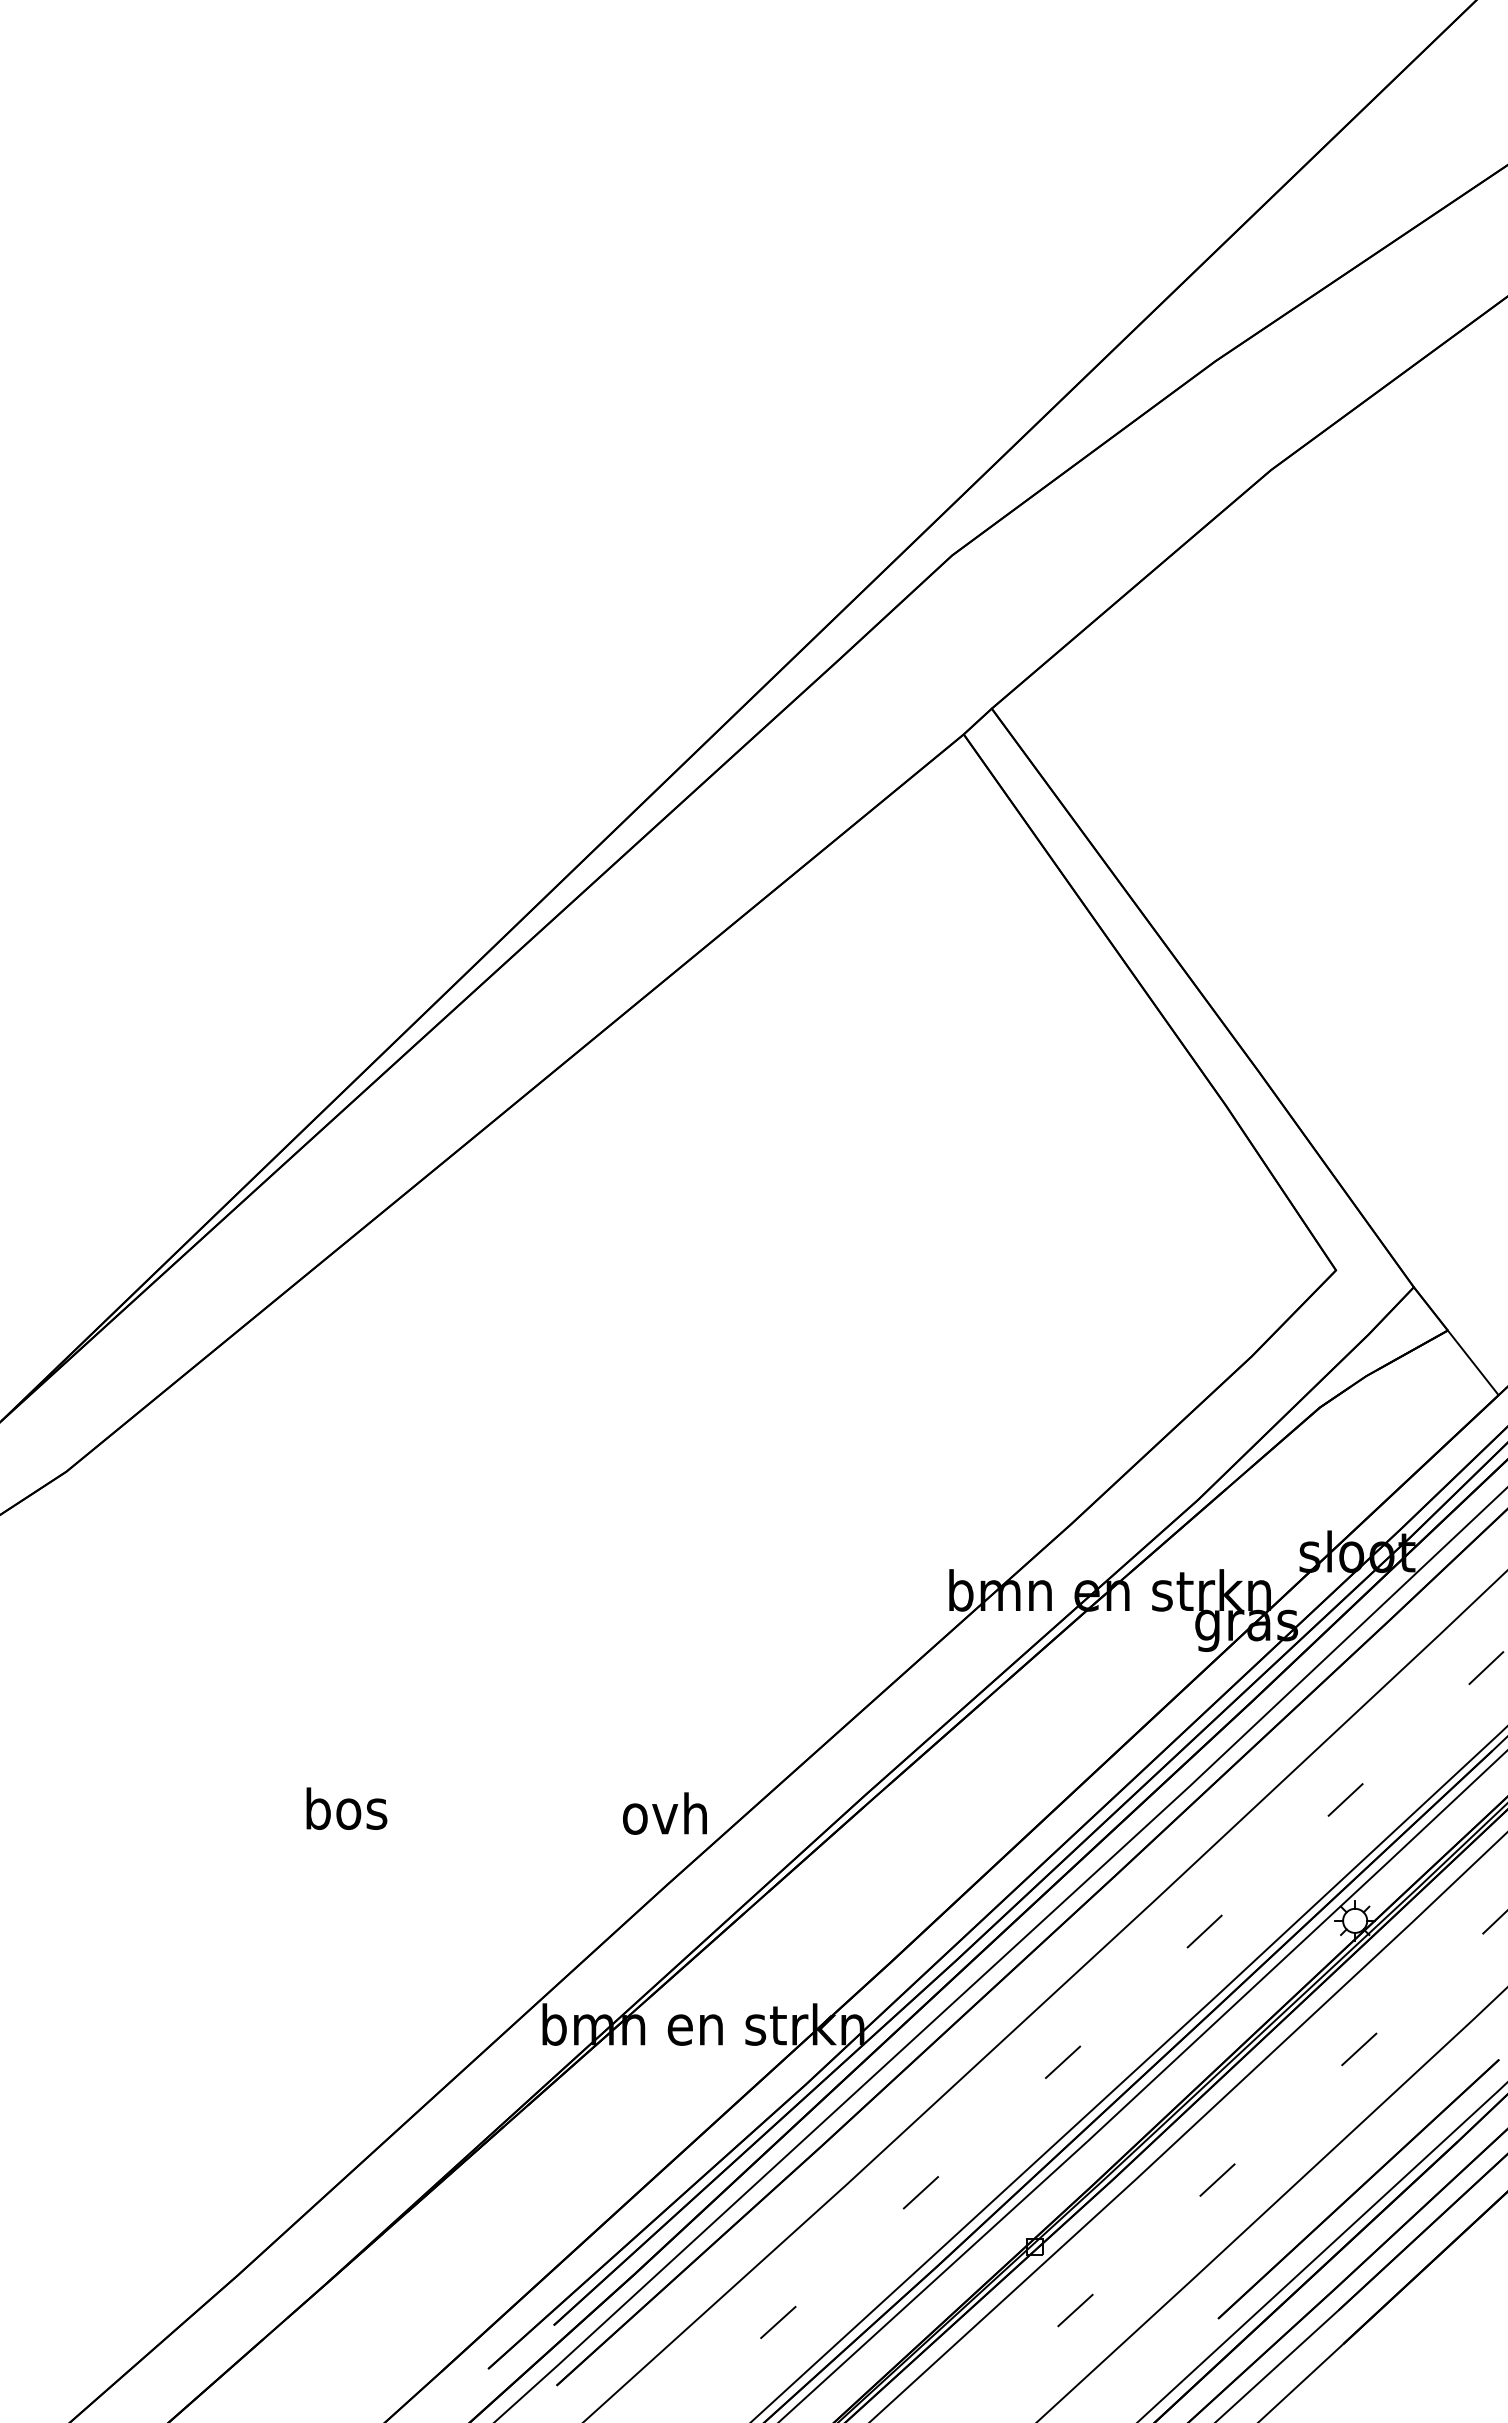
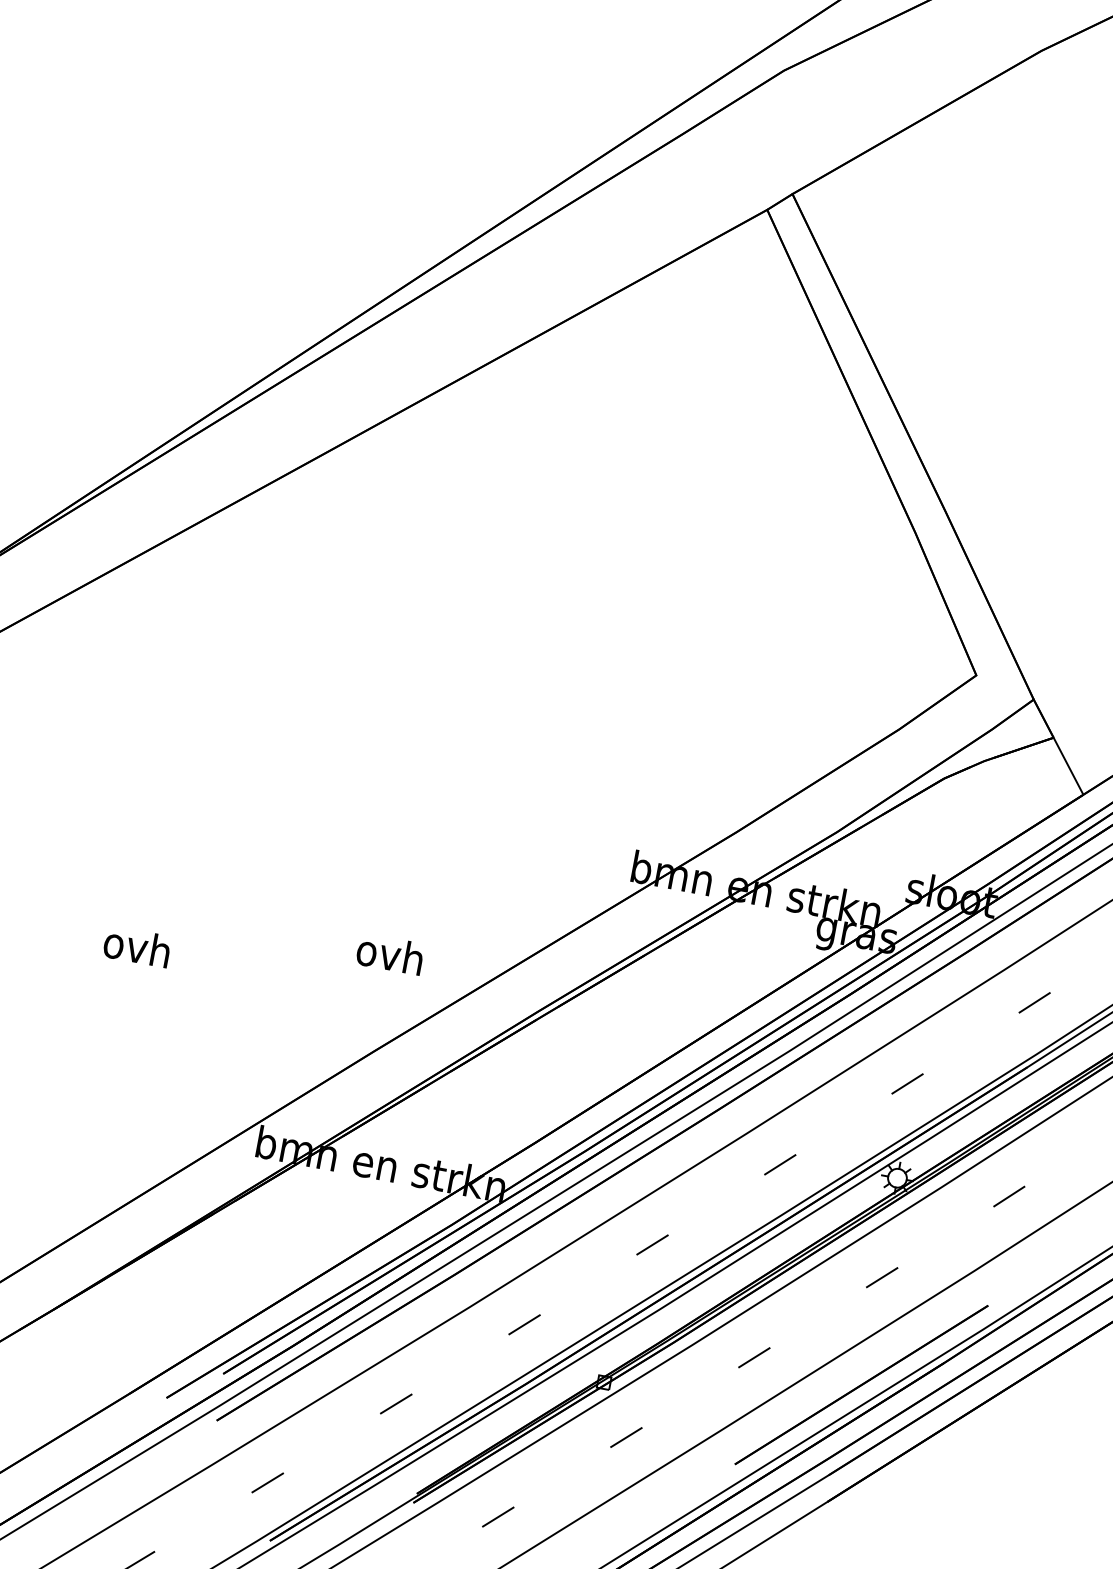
text: (345, 1808) -> (137, 946), bos -> ovh
text: (664, 1813) -> (389, 954), moved

